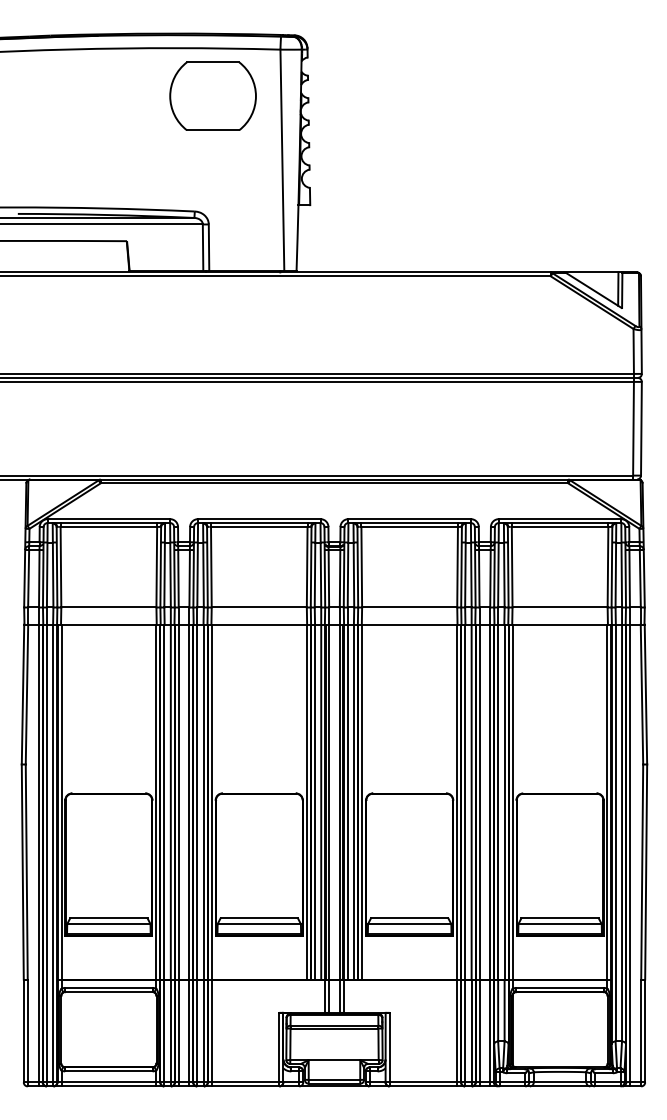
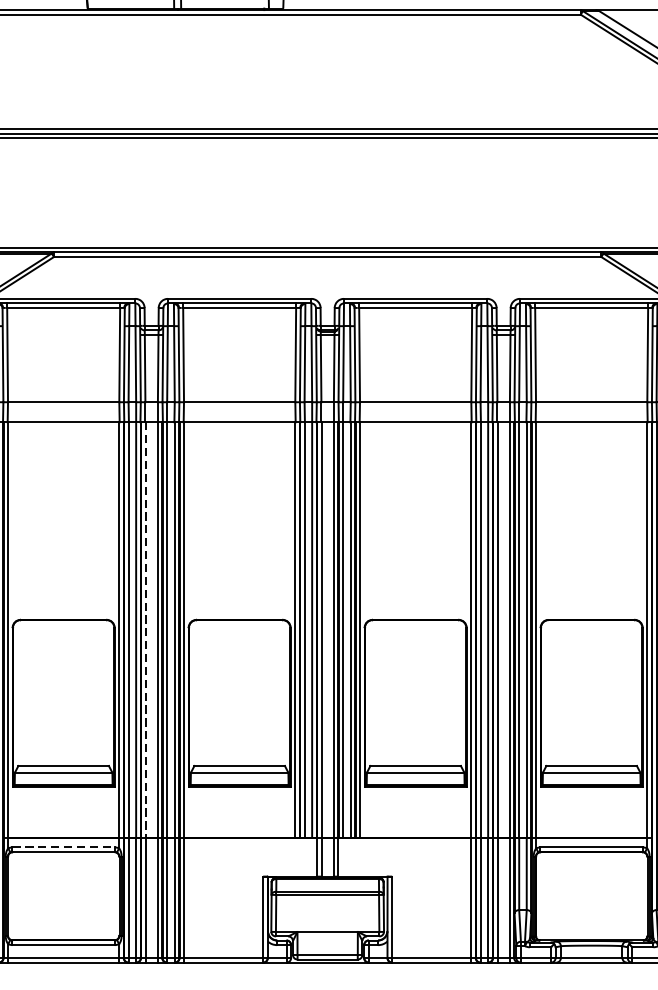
line: (179, 802) -> (146, 630), solid -> dashed
line: (108, 987) -> (63, 846), solid -> dashed

